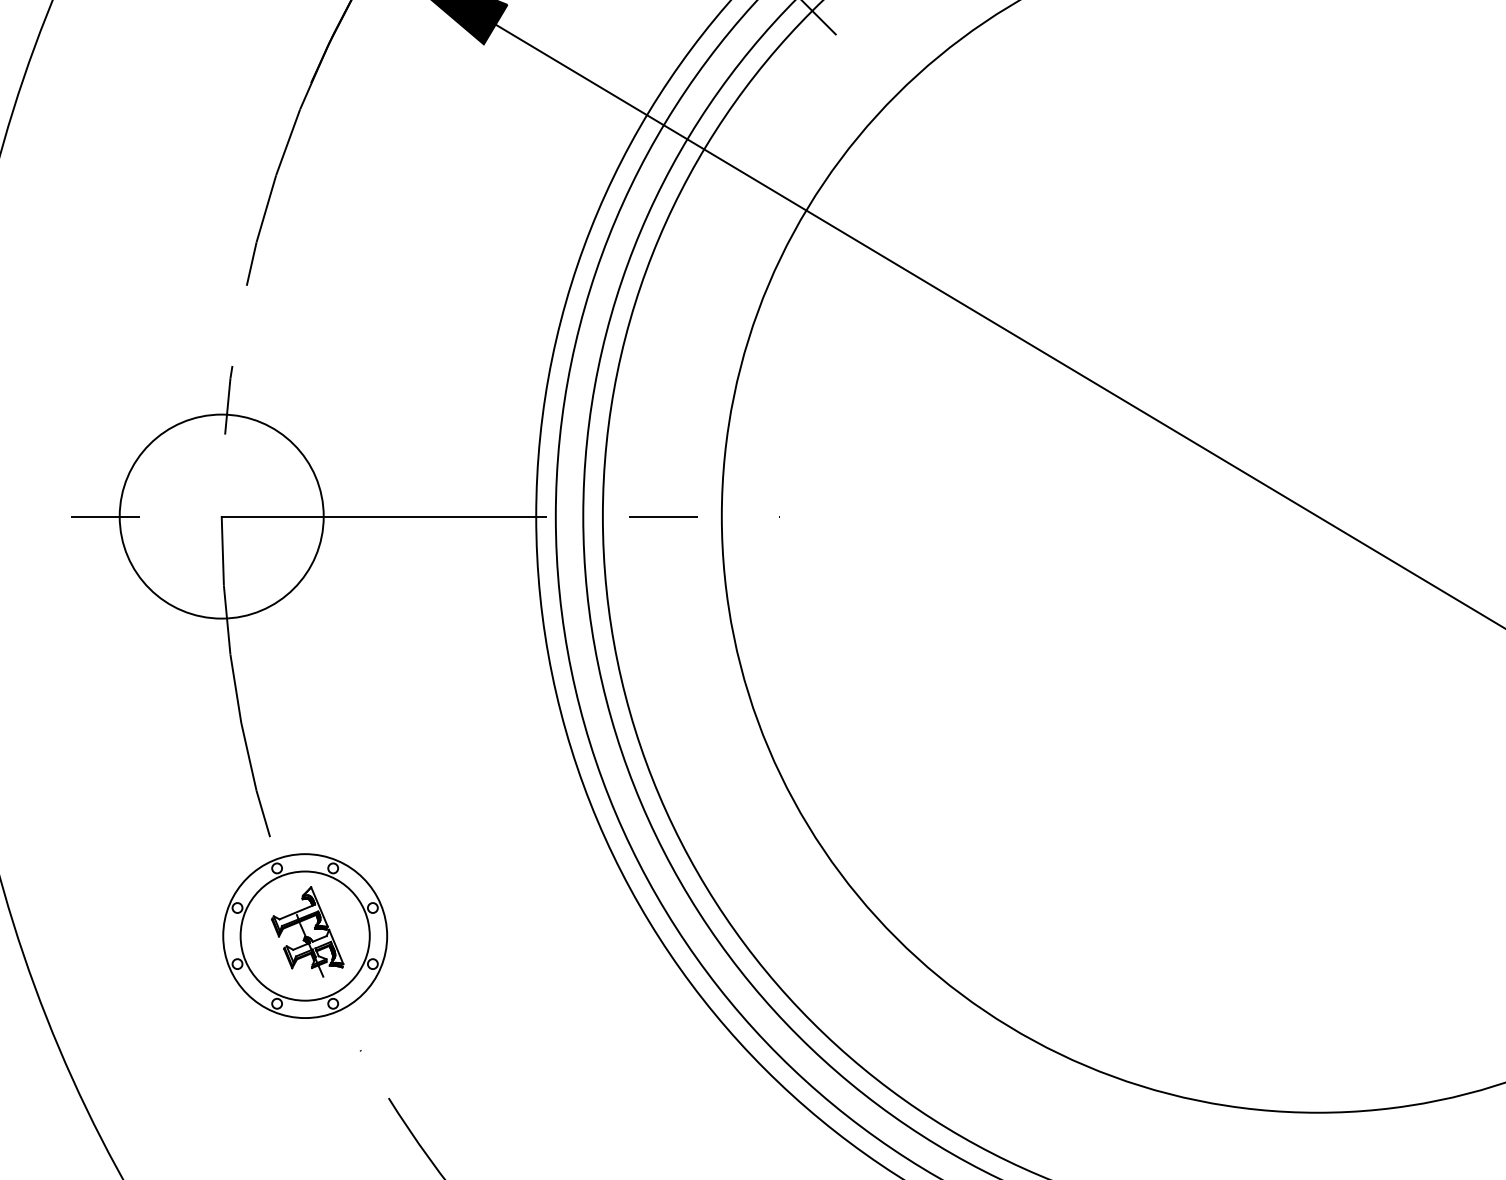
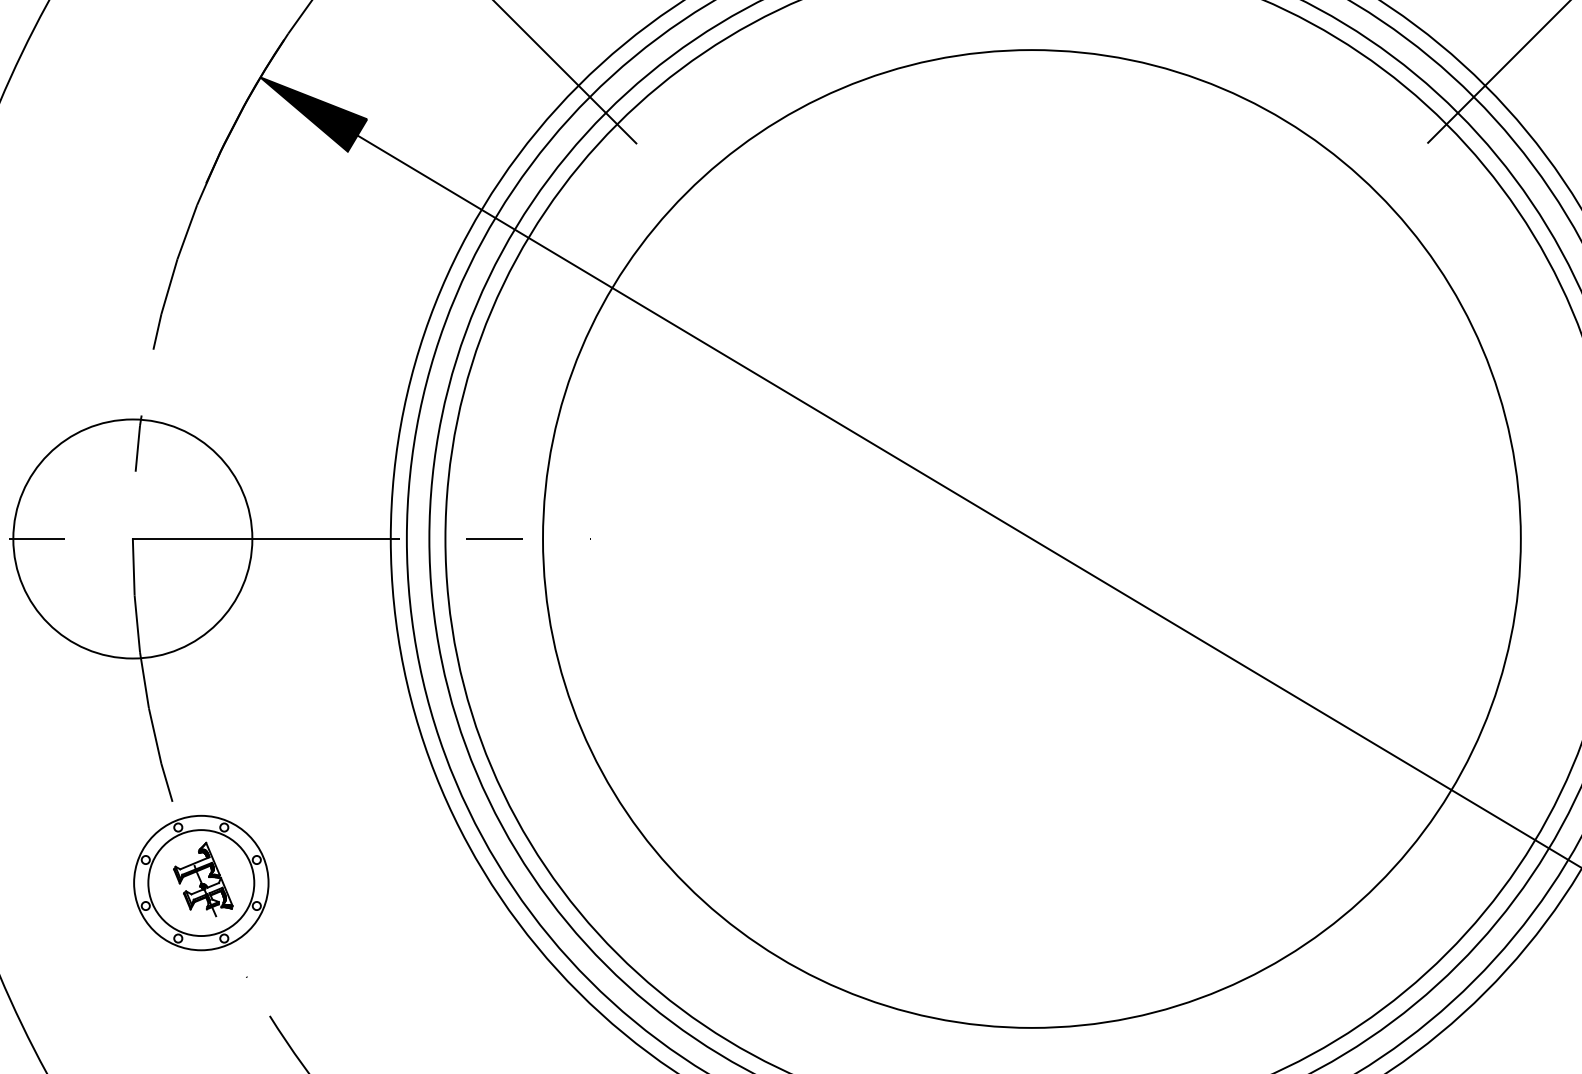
circle: (221, 515) -> (132, 538), size x1.43

